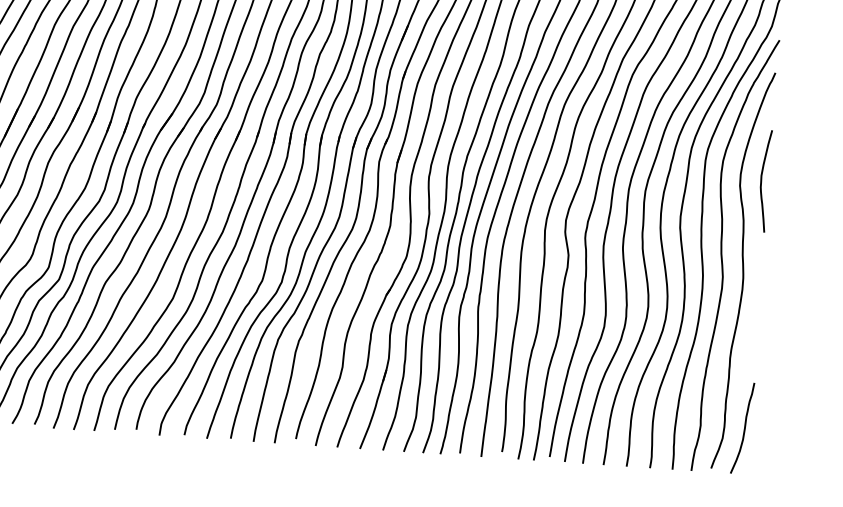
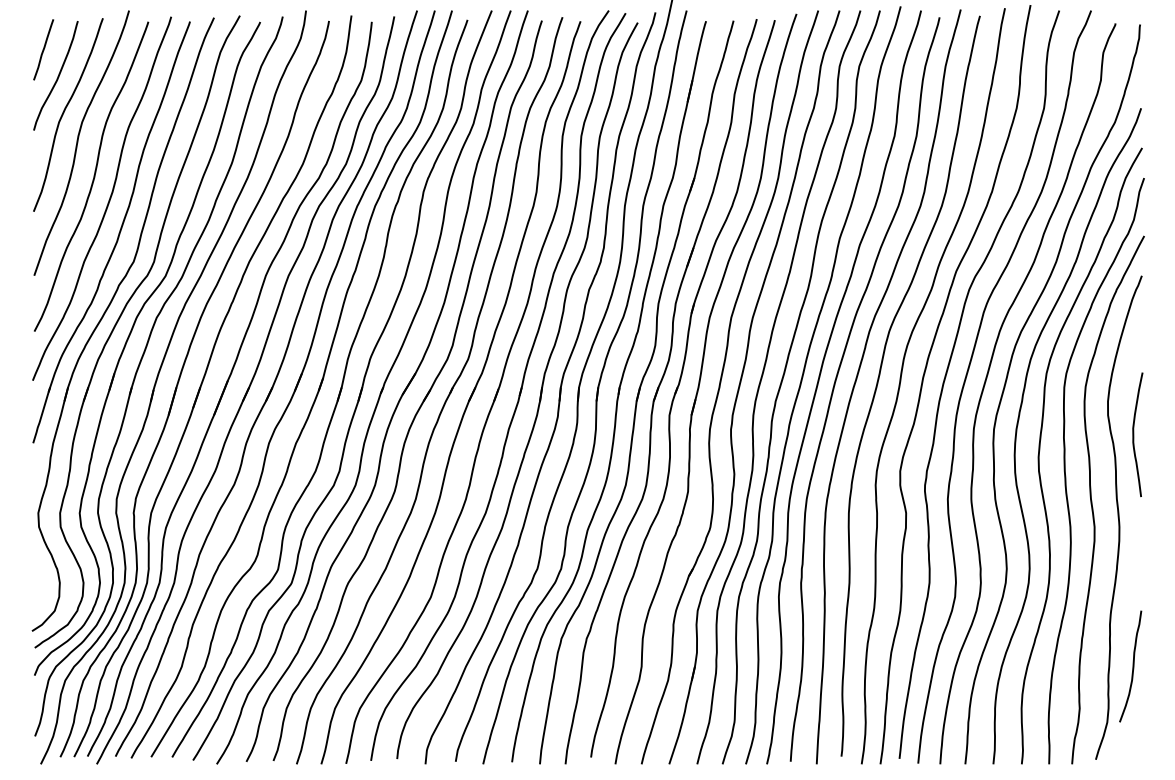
curve: (762, 180) -> (1134, 434), moved
curve: (744, 428) -> (1132, 666), moved

